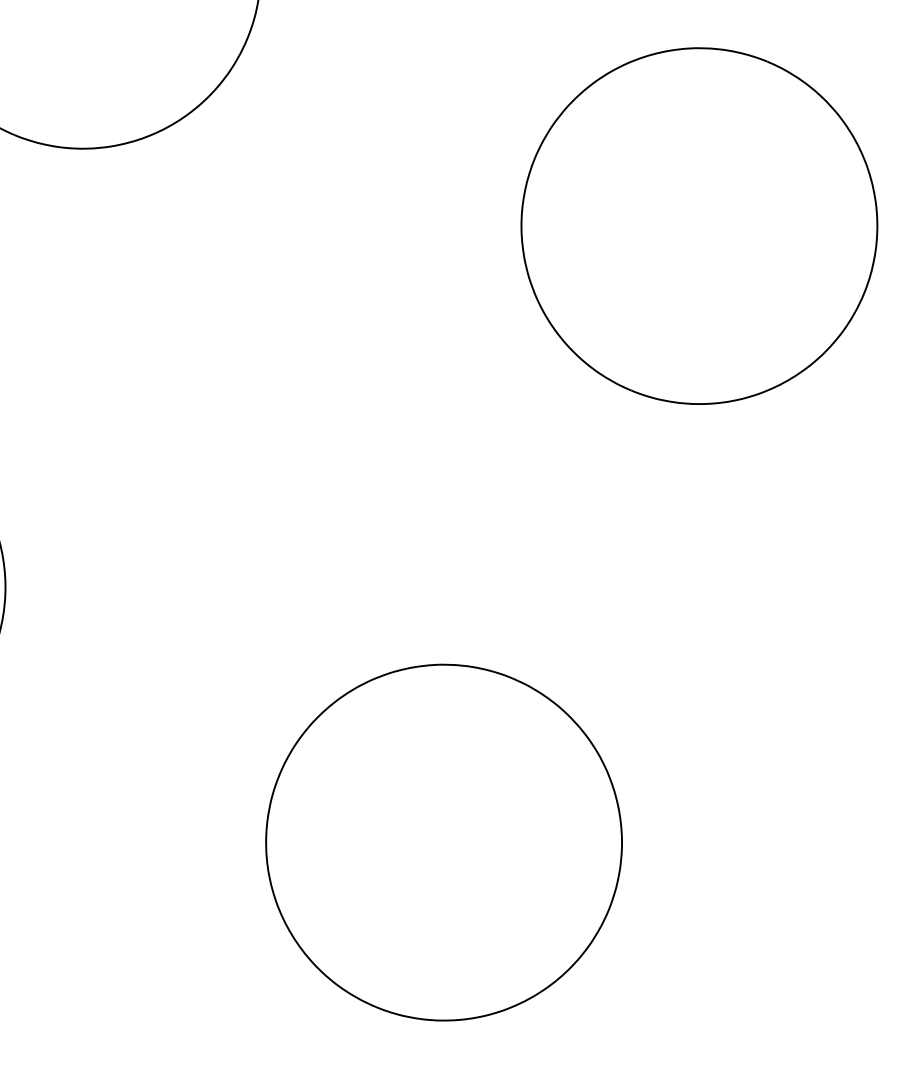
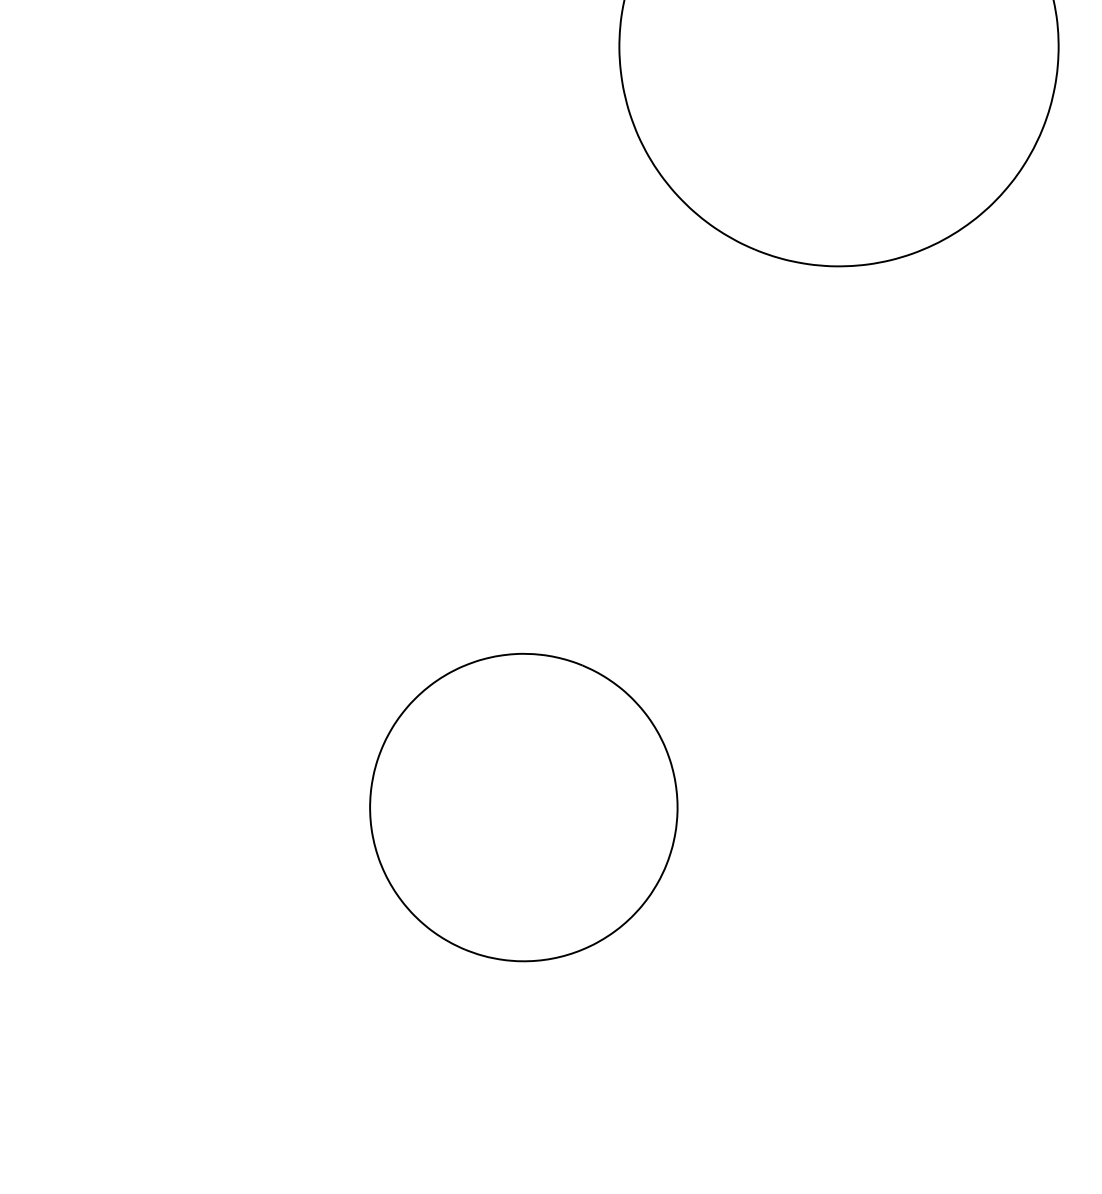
part: (443, 842) -> (523, 807), size x0.7

